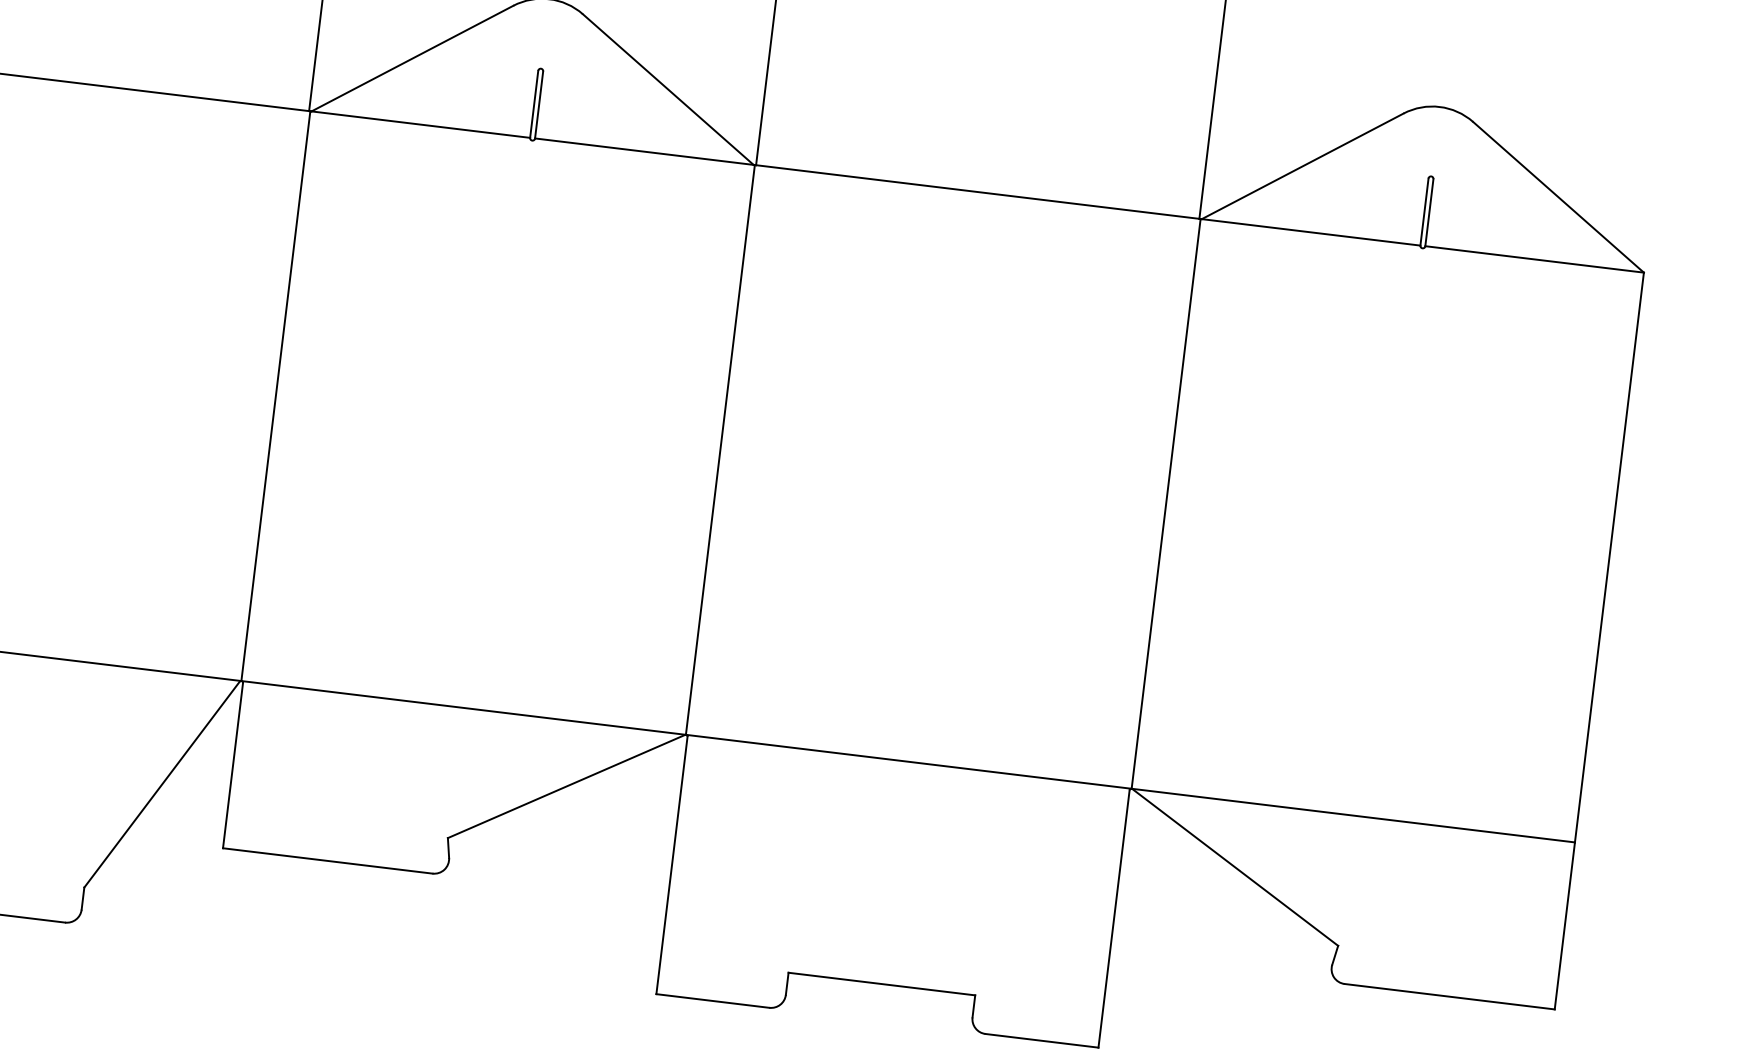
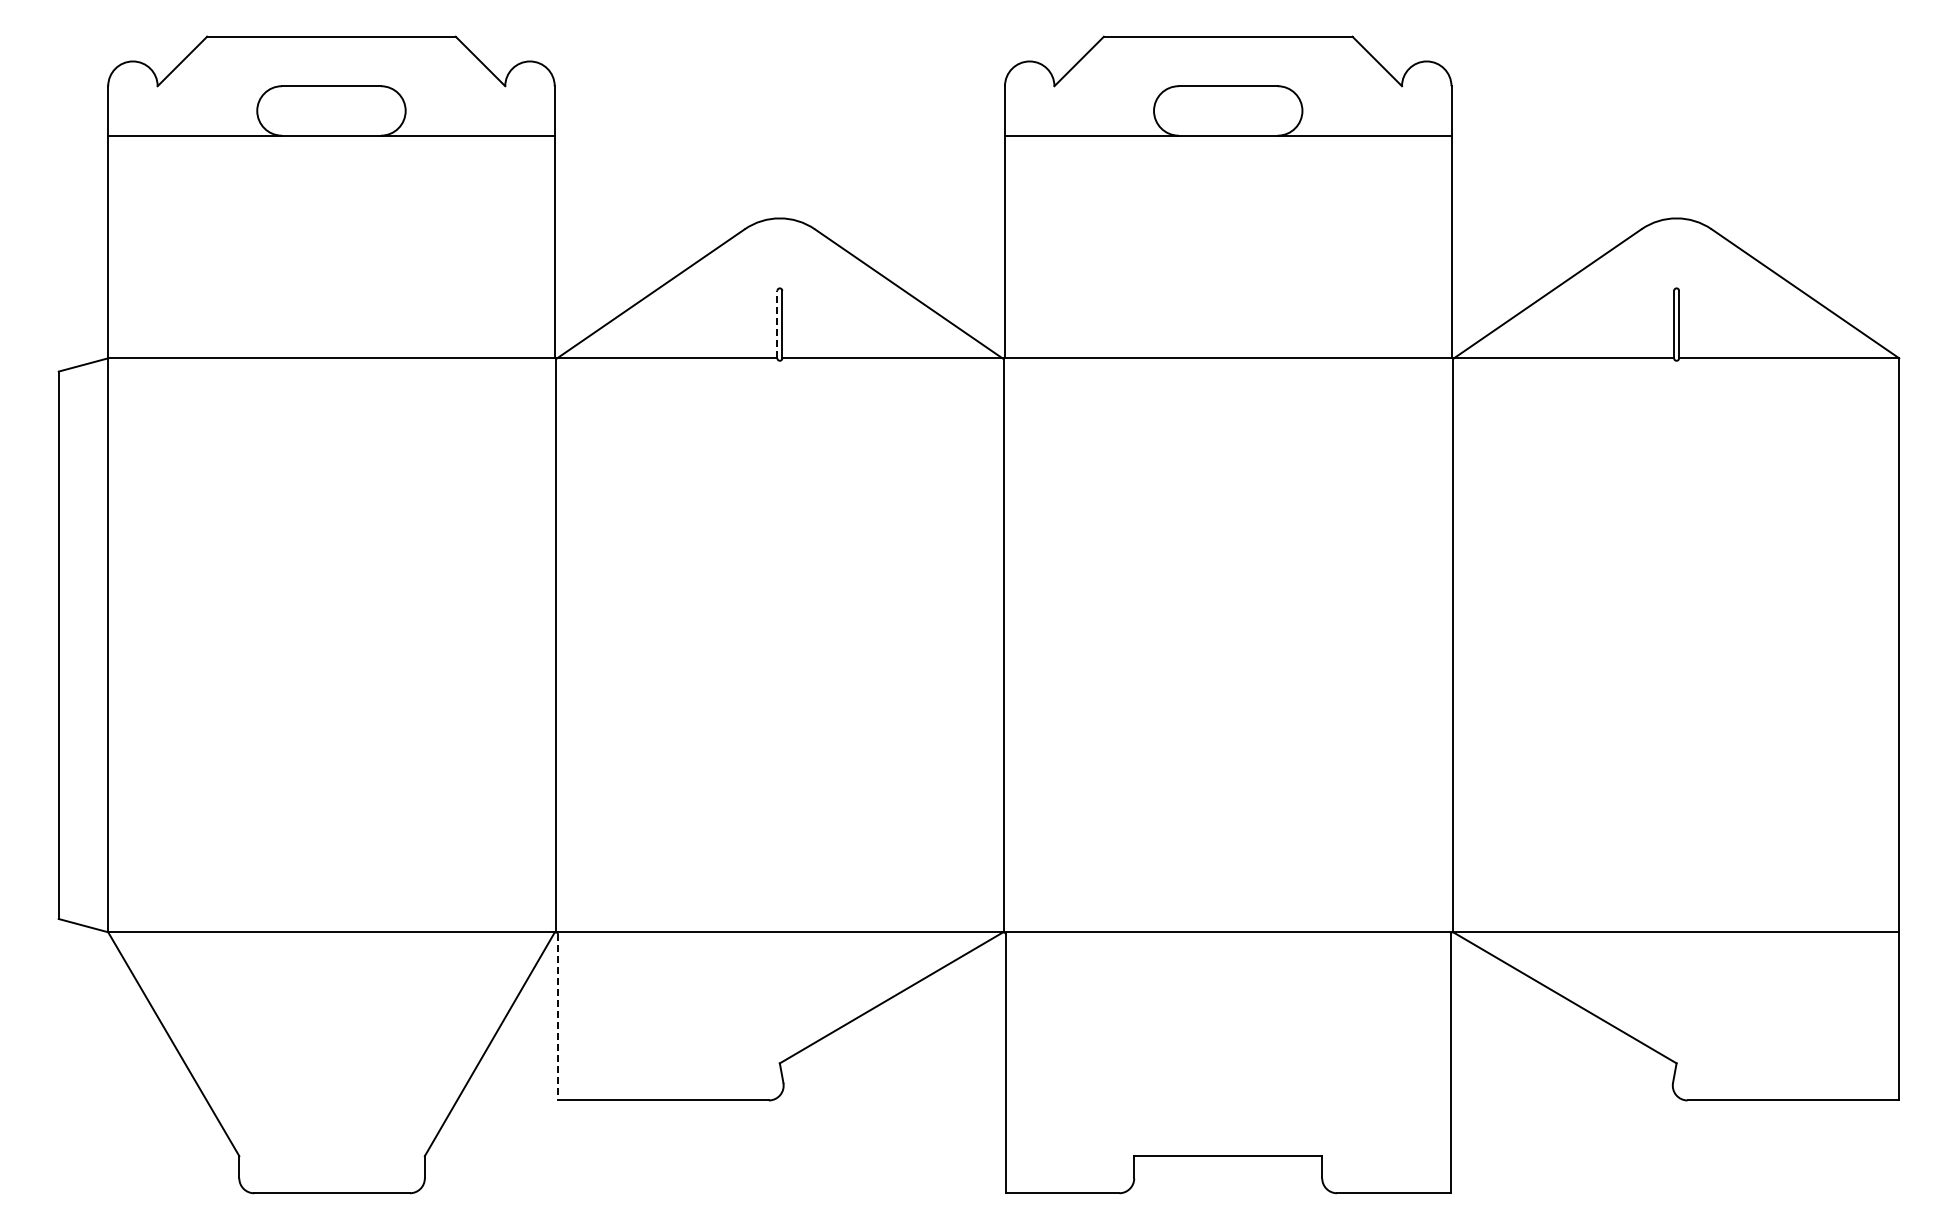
line: (534, 104) -> (777, 324), solid -> dashed
line: (232, 765) -> (557, 1017), solid -> dashed

